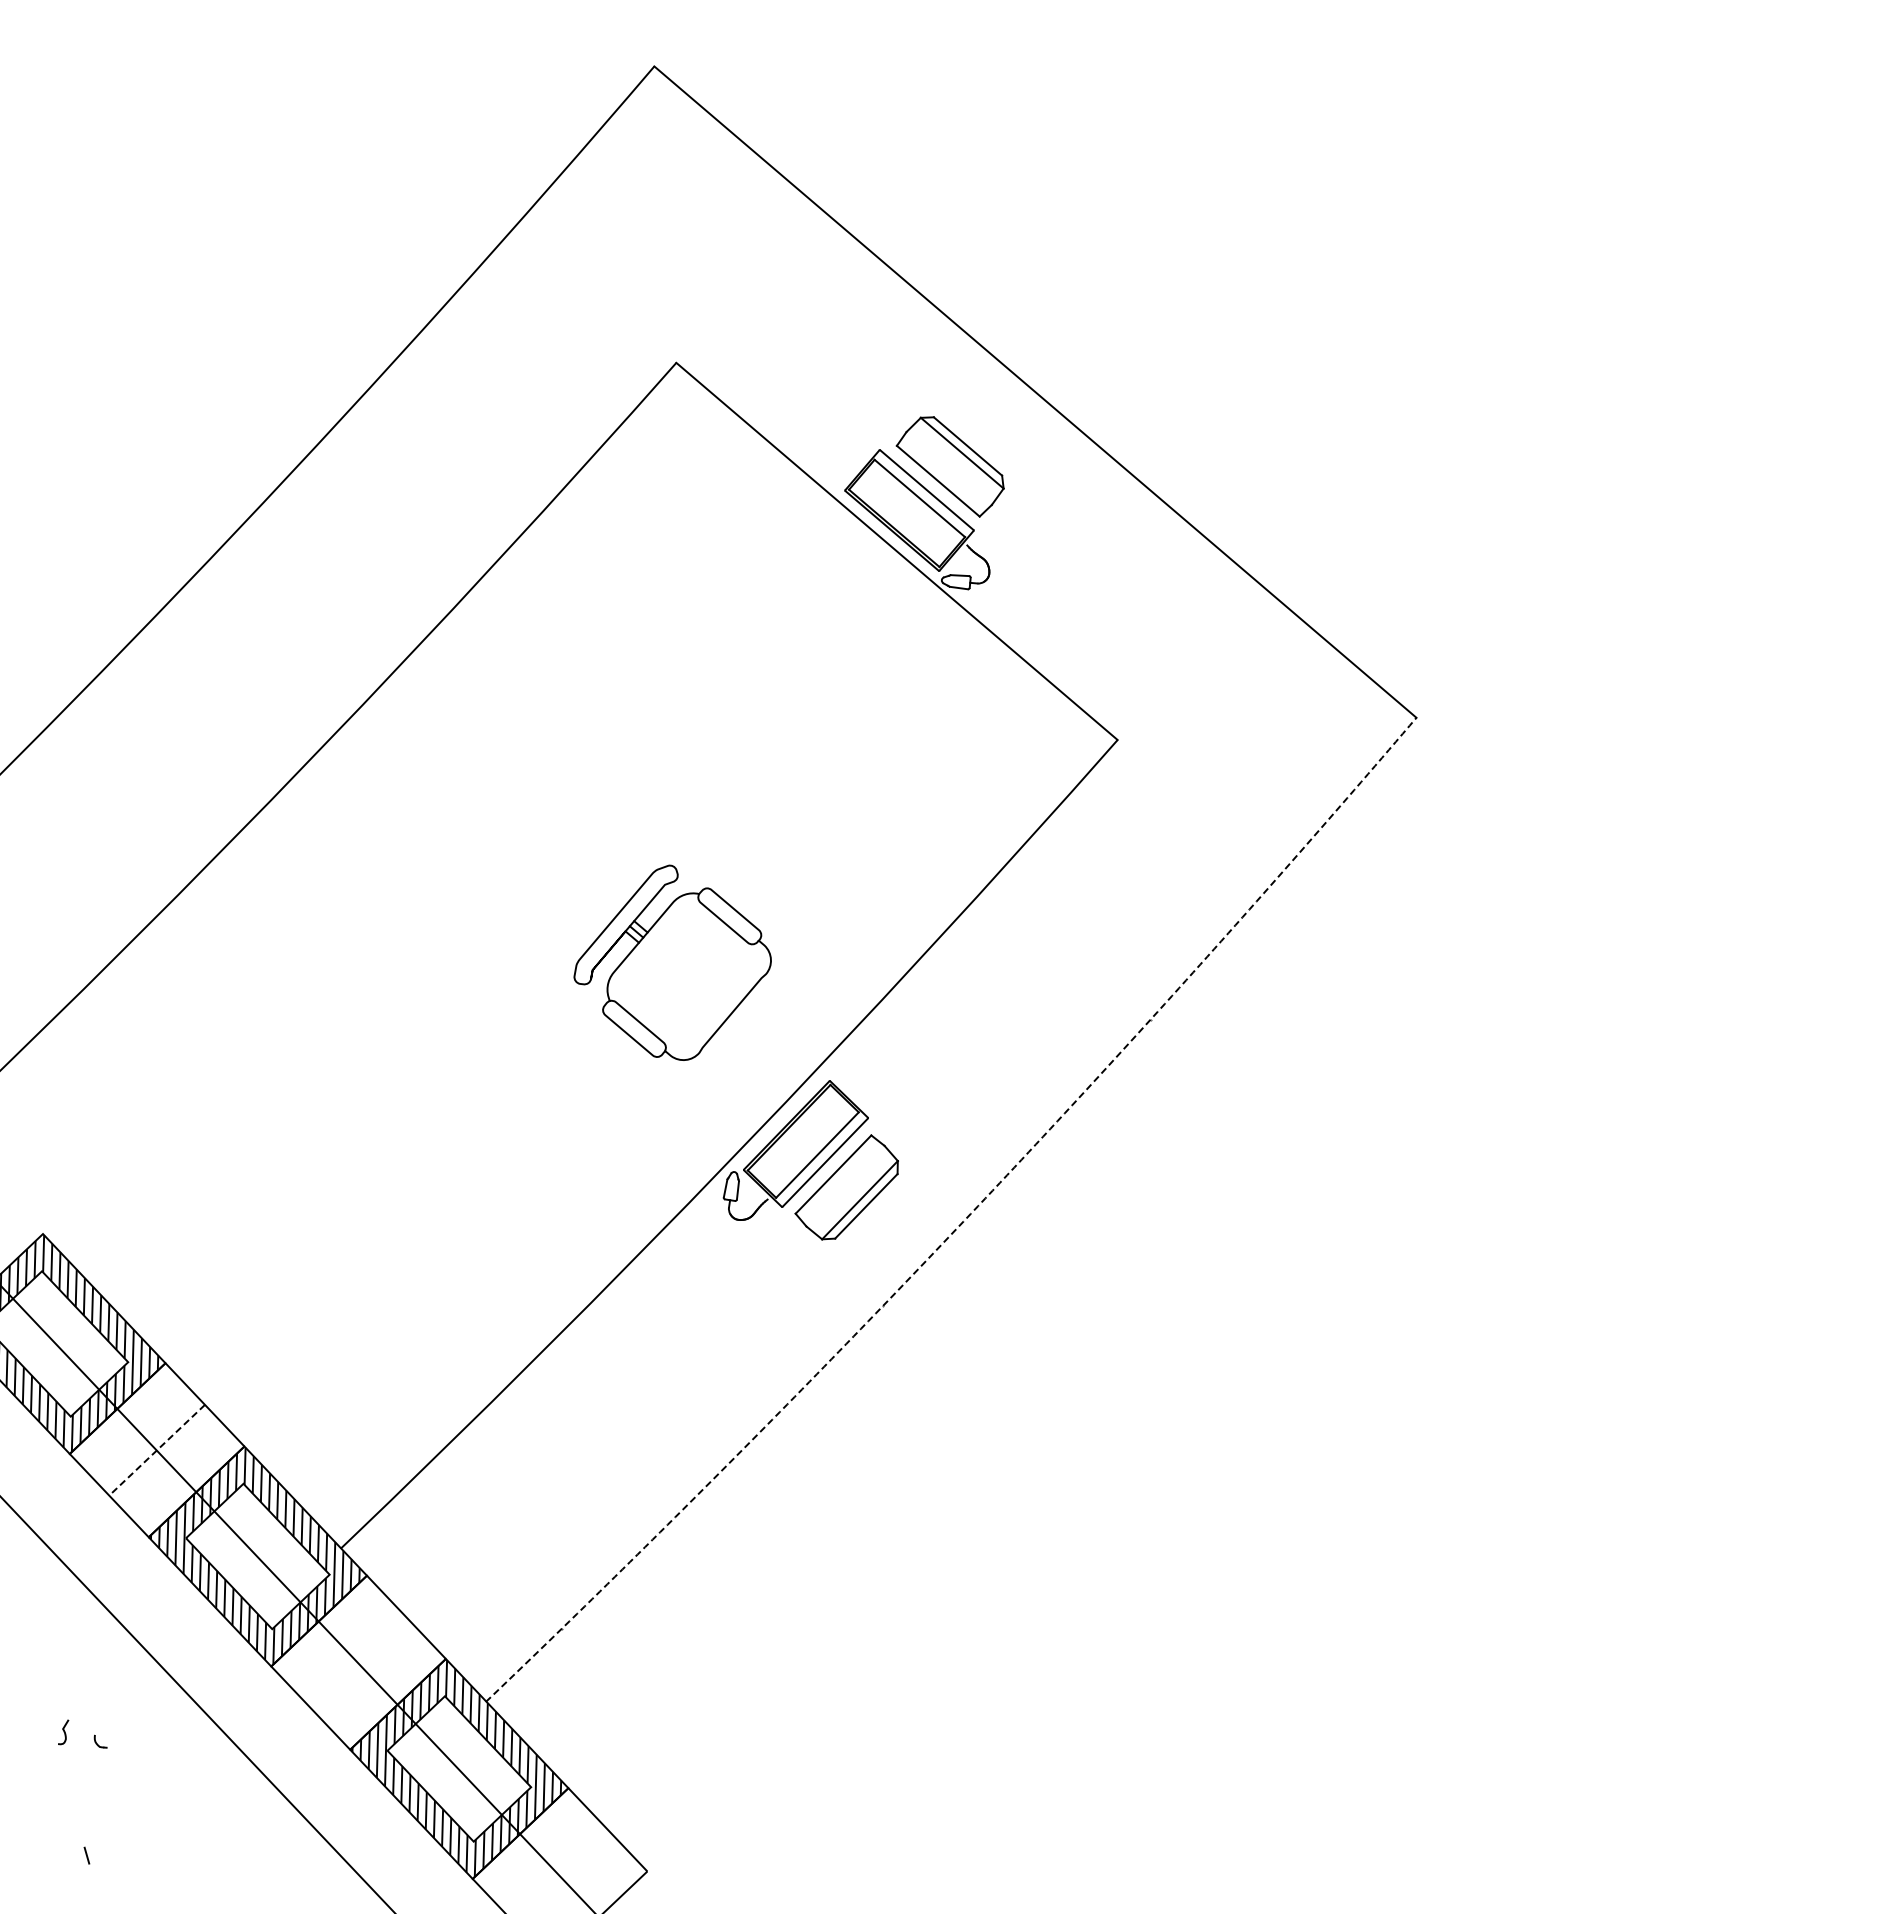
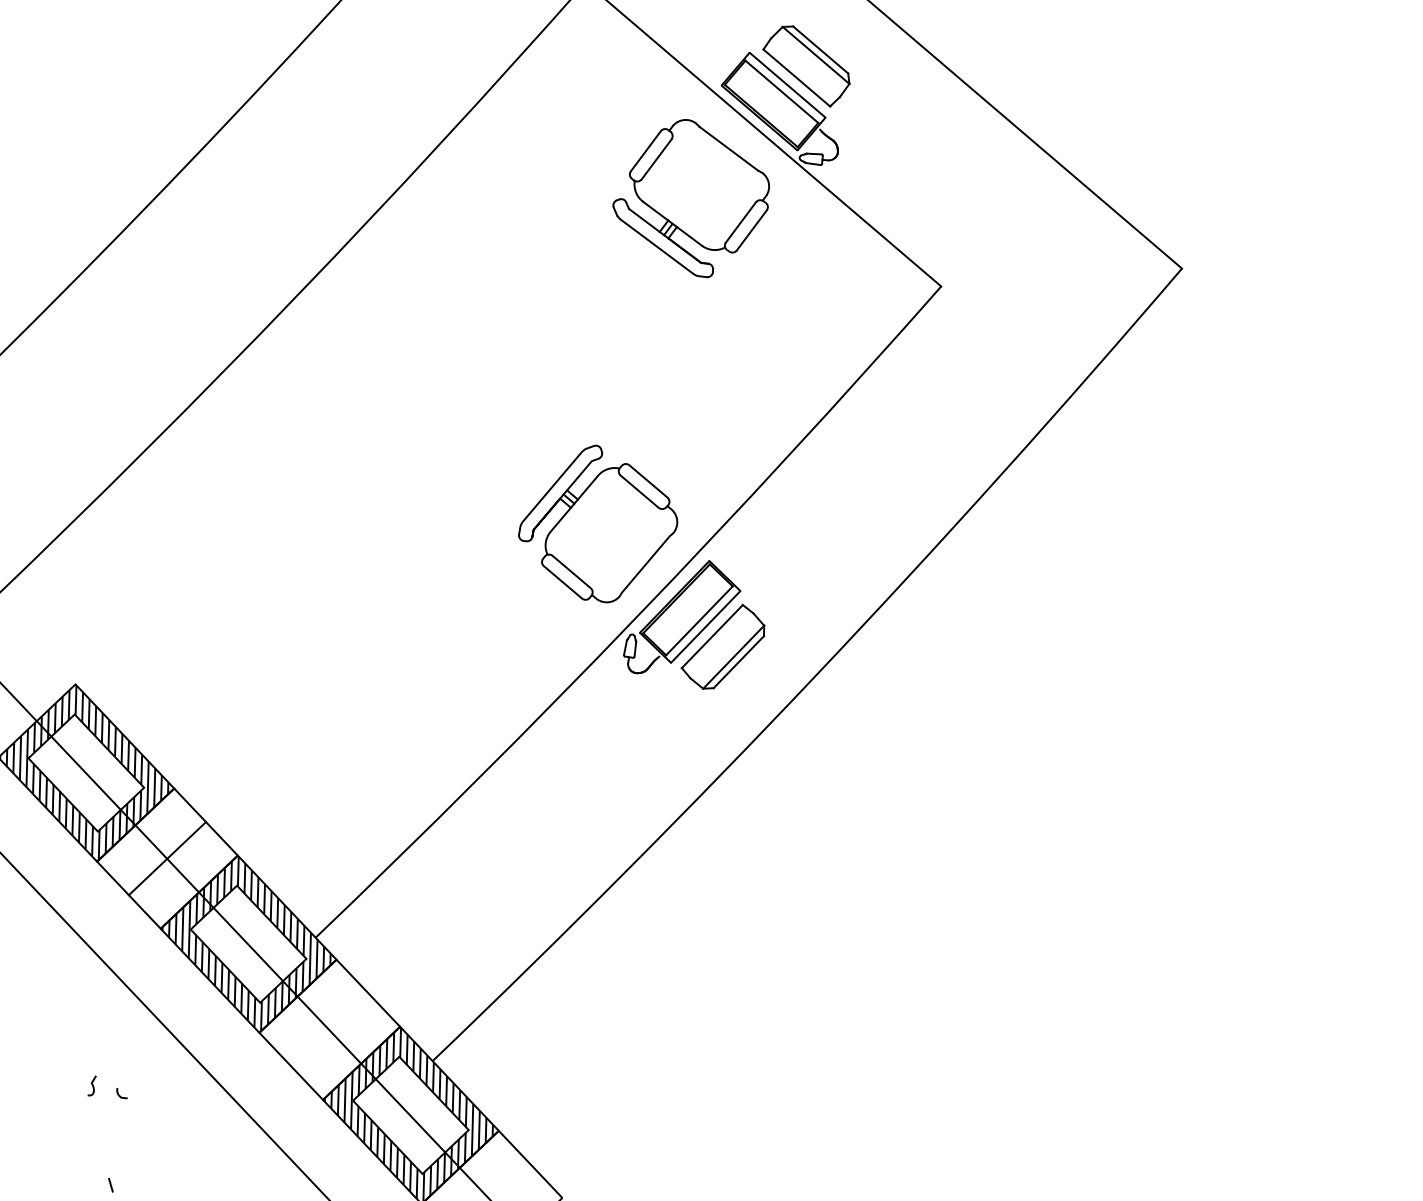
part: (806, 630) -> (690, 198), added
part: (672, 962) -> (597, 523), moved
arc: (963, 1221) -> (817, 674), dashed -> solid
line: (157, 1450) -> (167, 858), dashed -> solid

